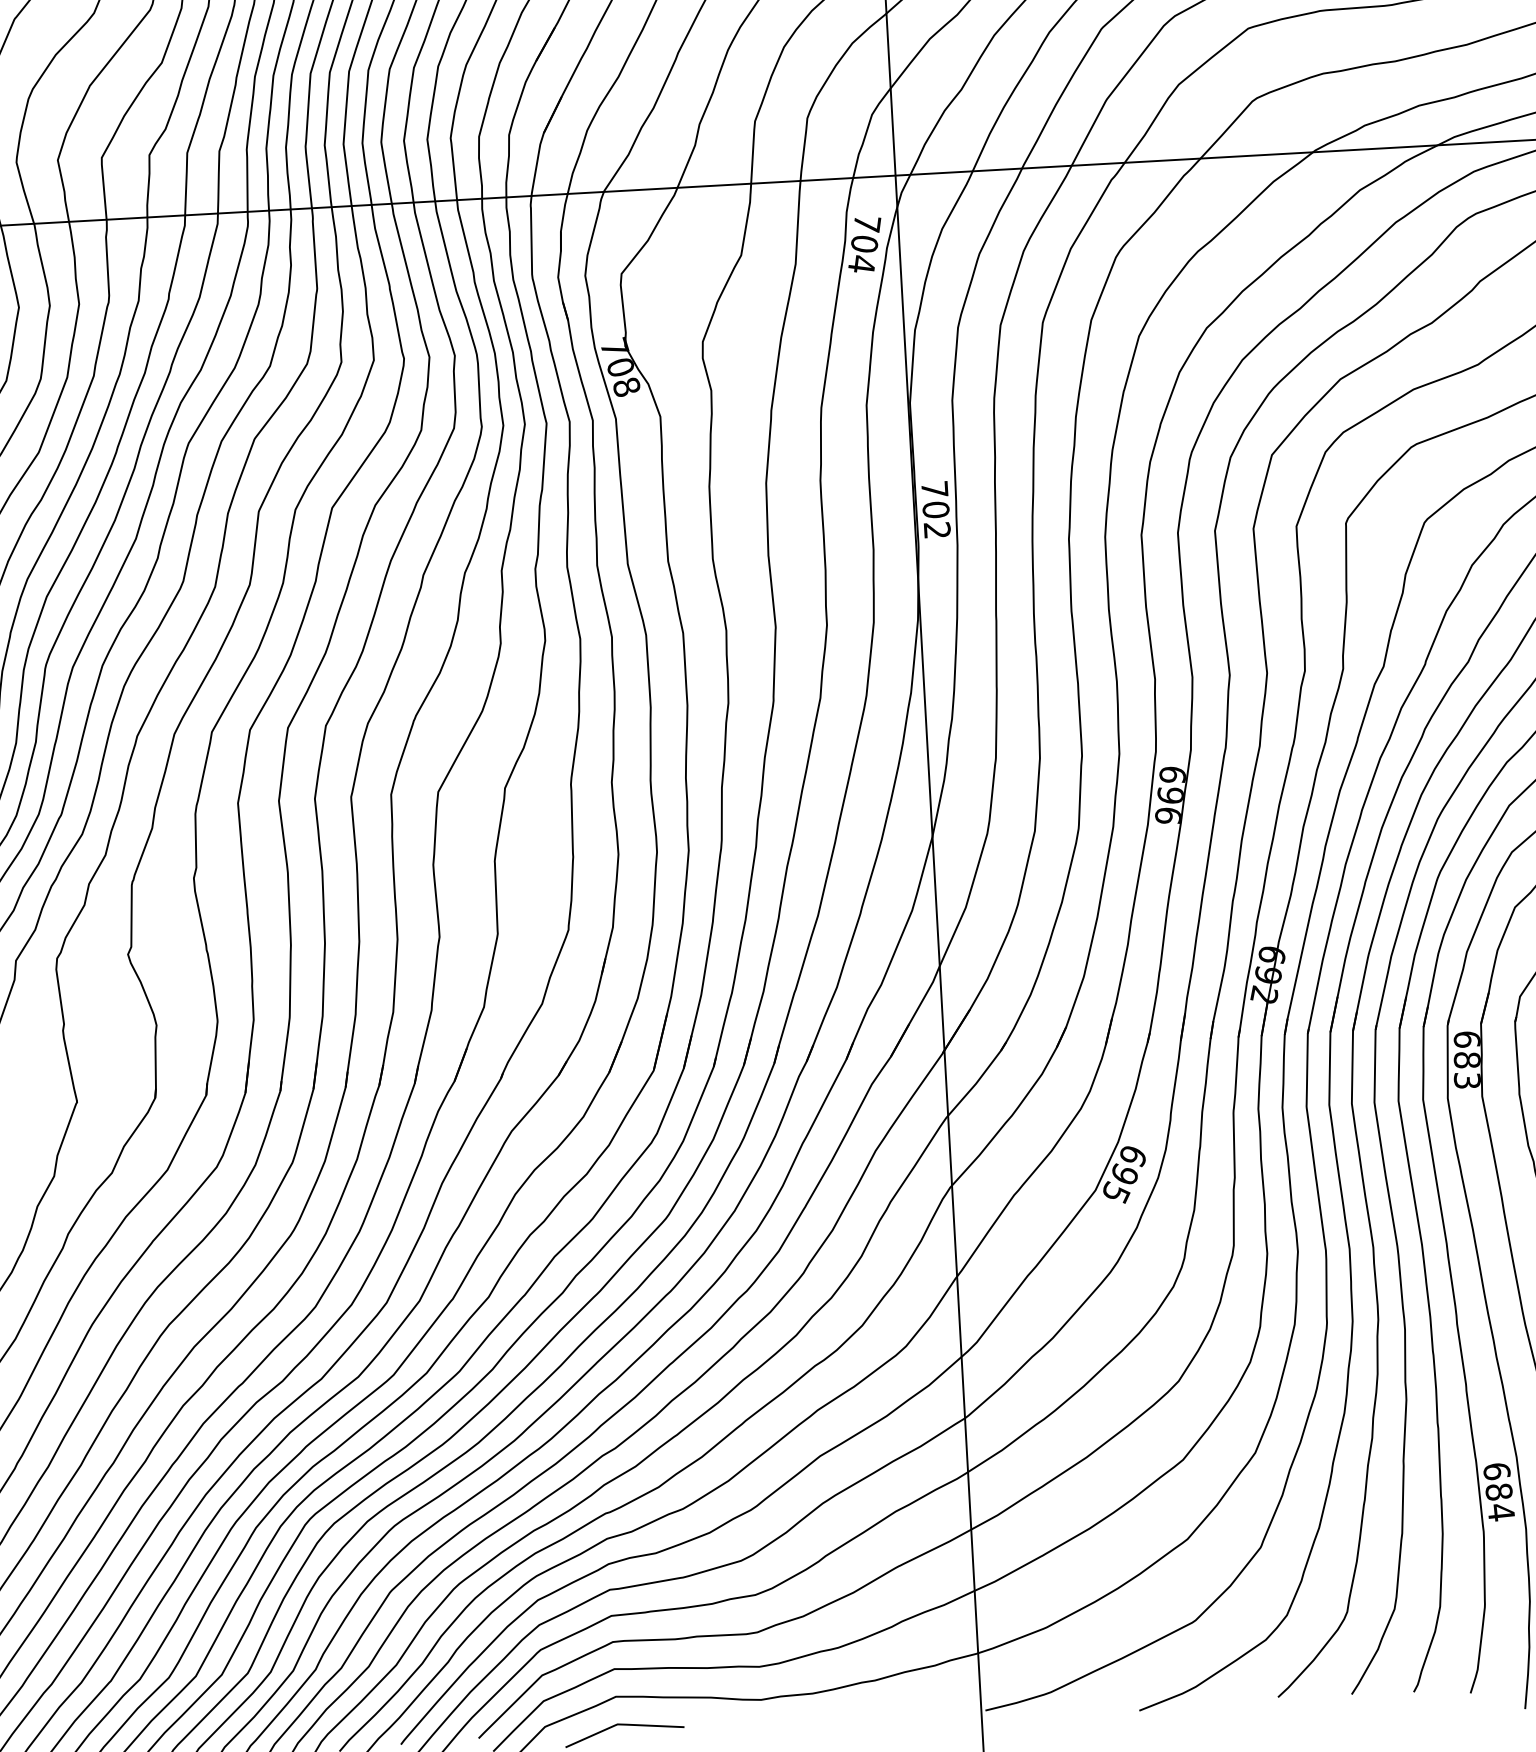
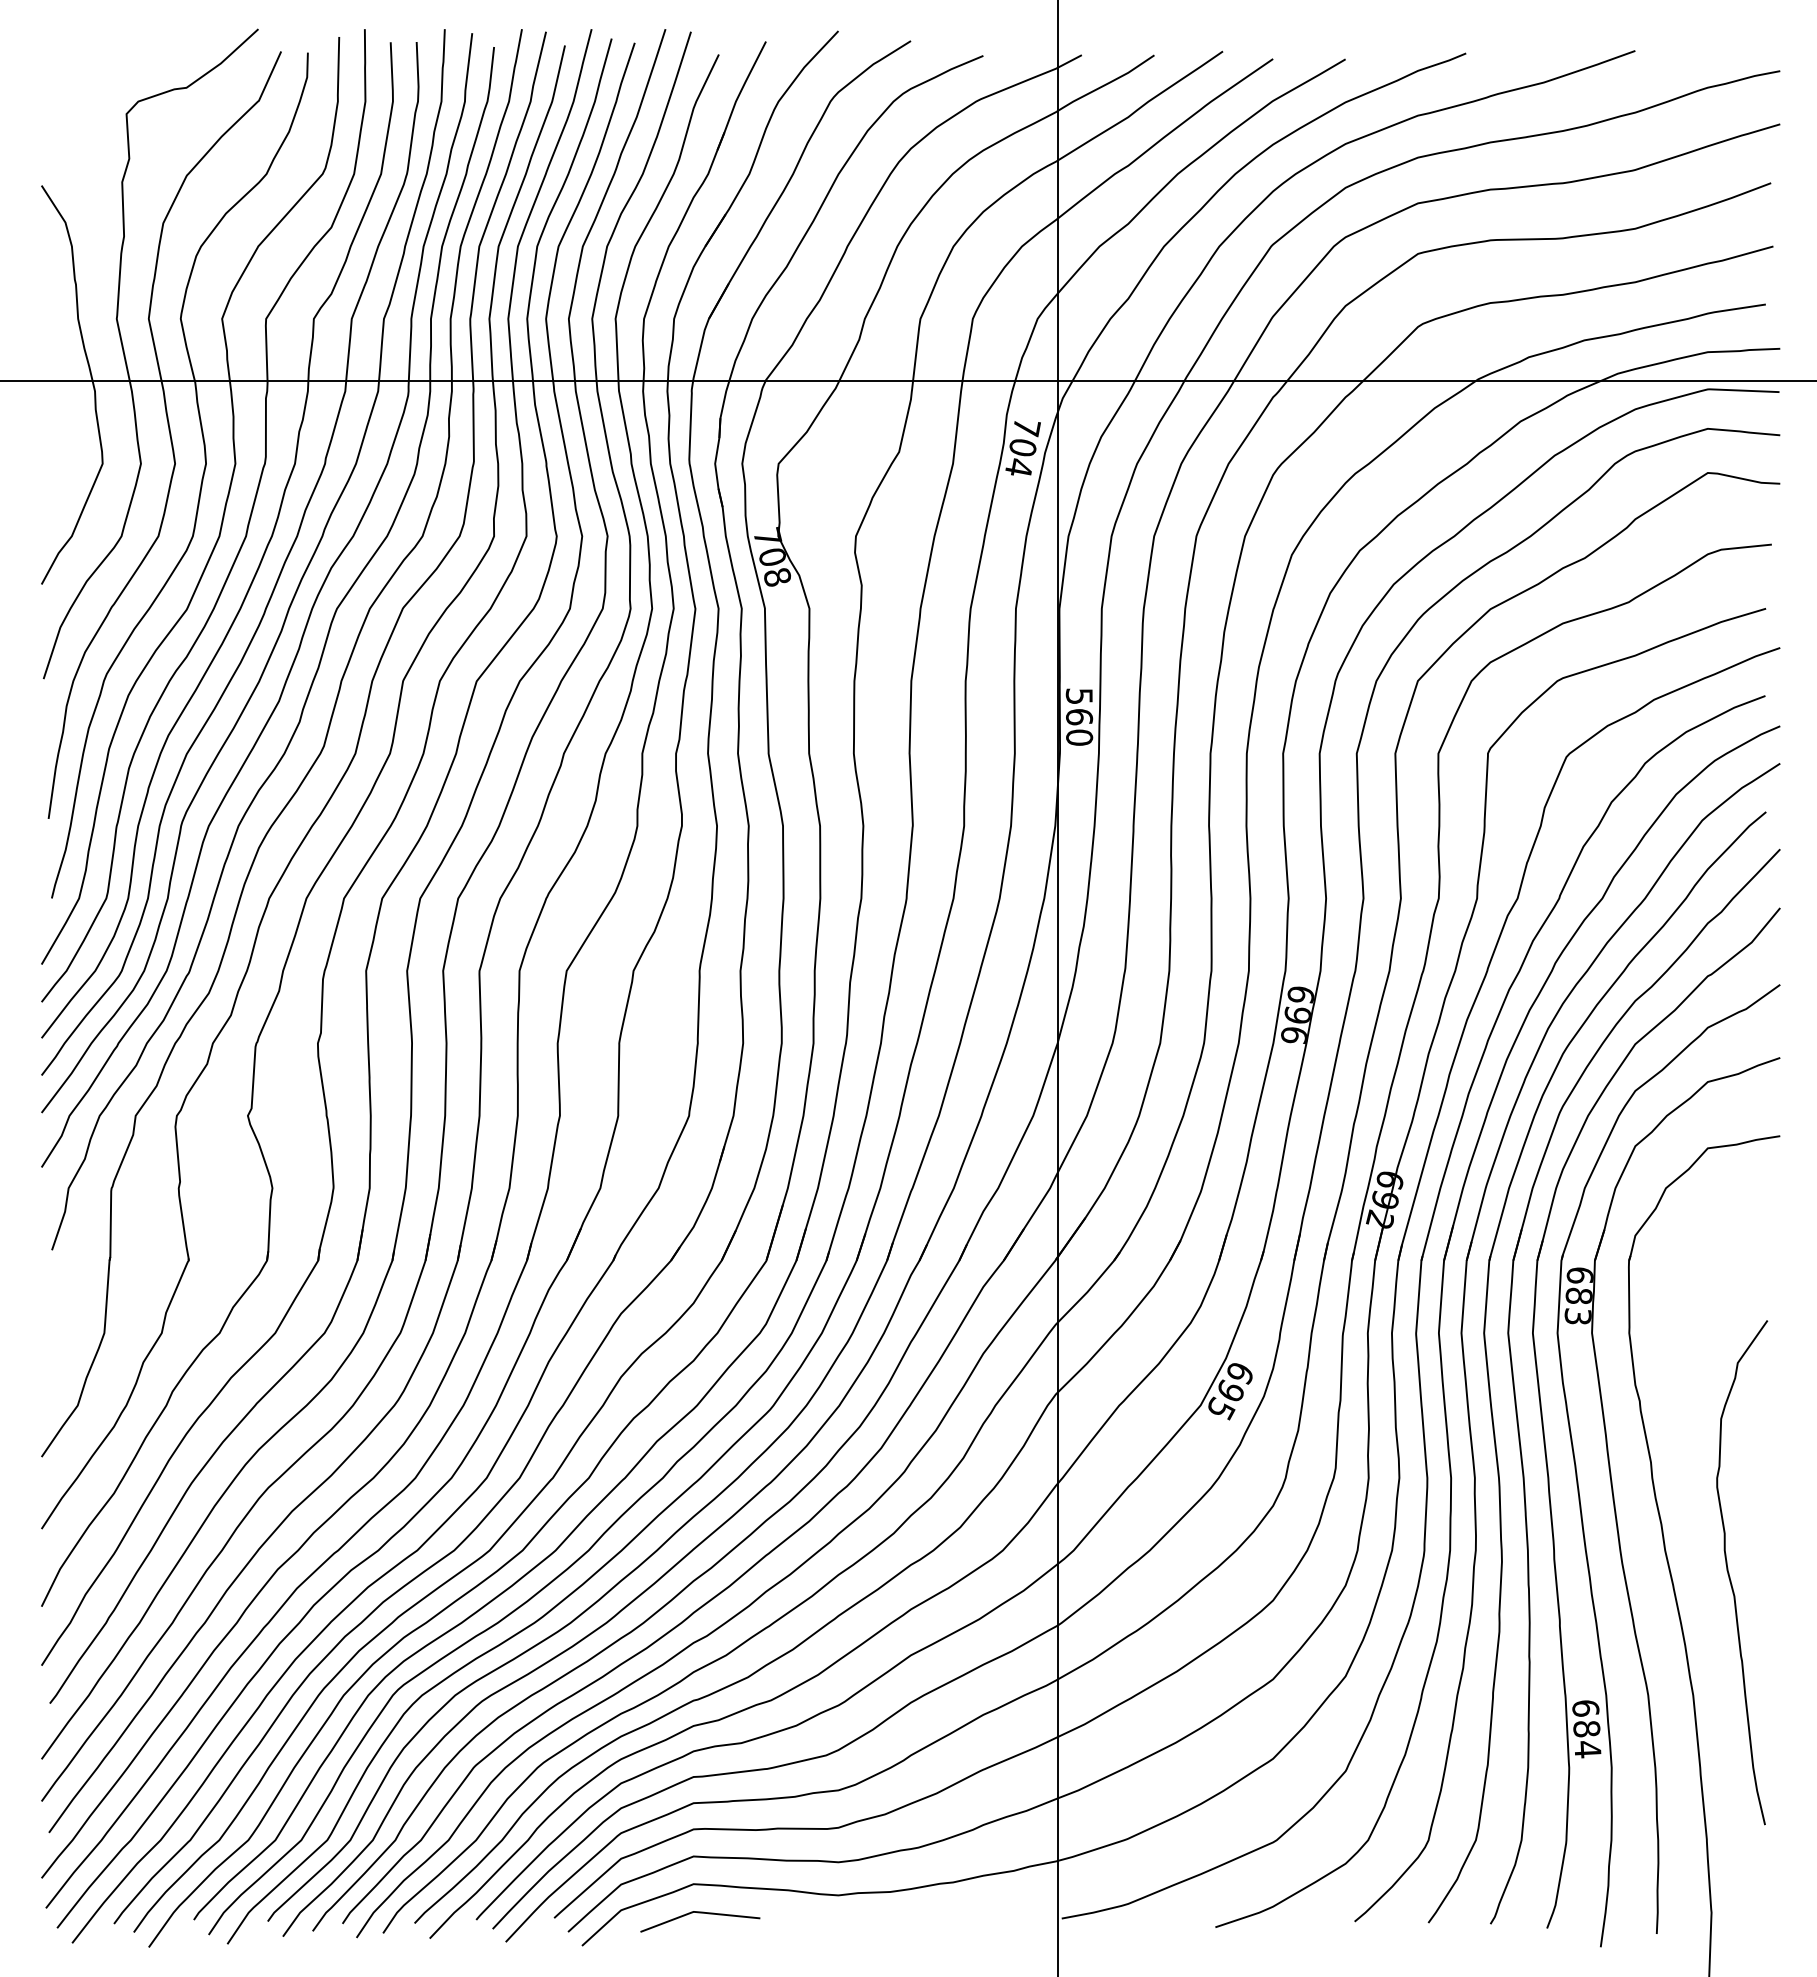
text: (936, 509) -> (1079, 716), 702 -> 560

